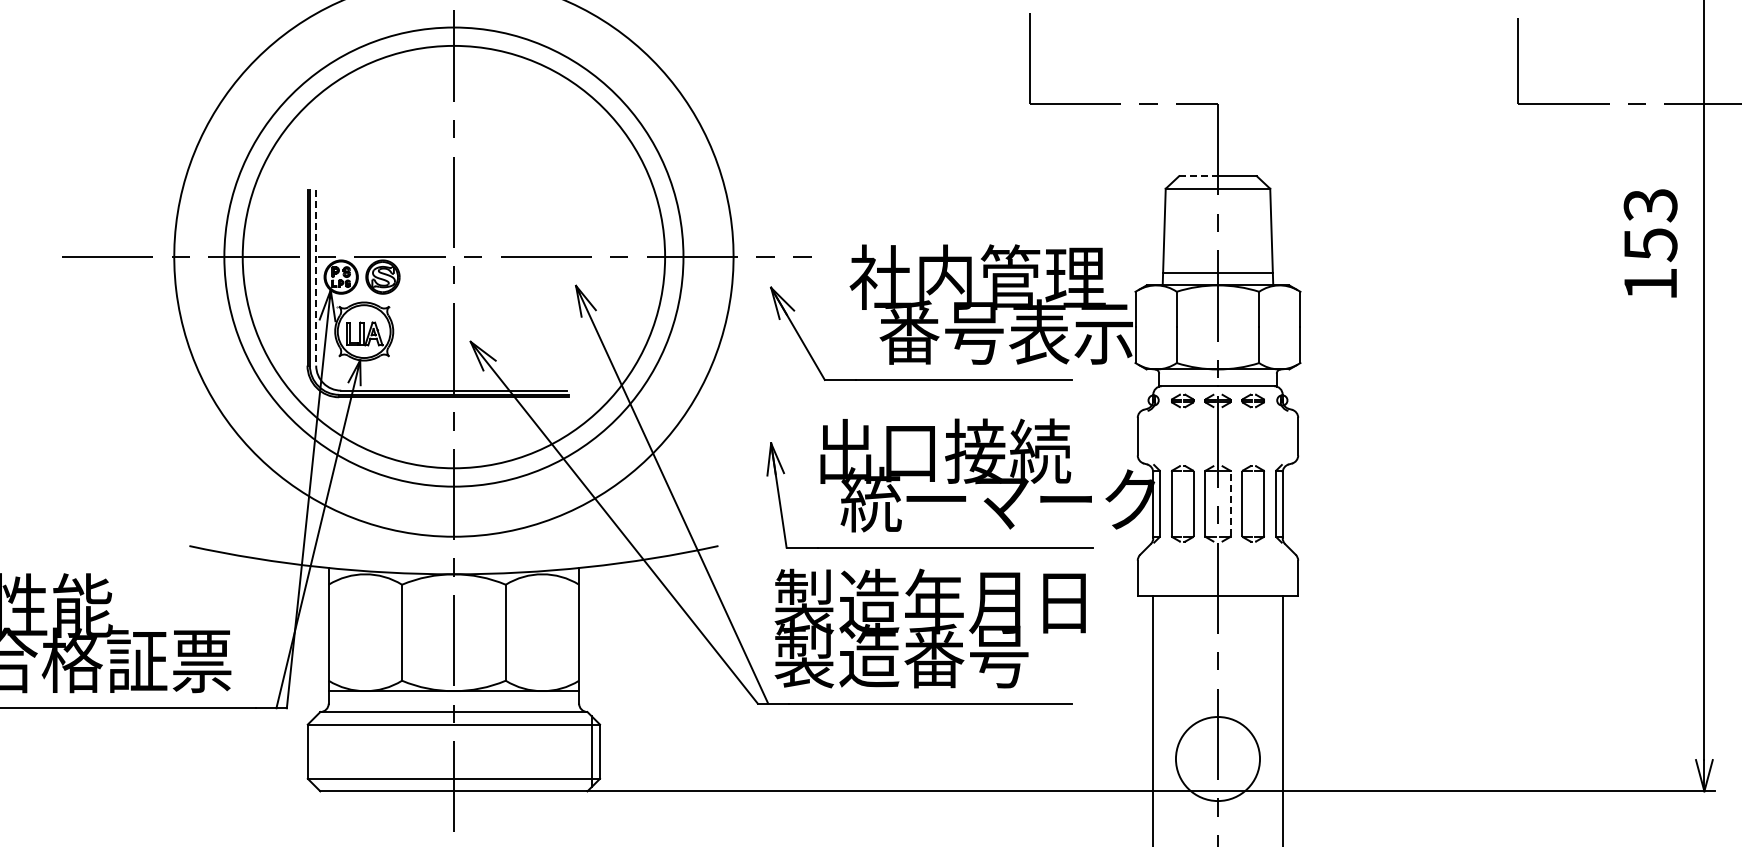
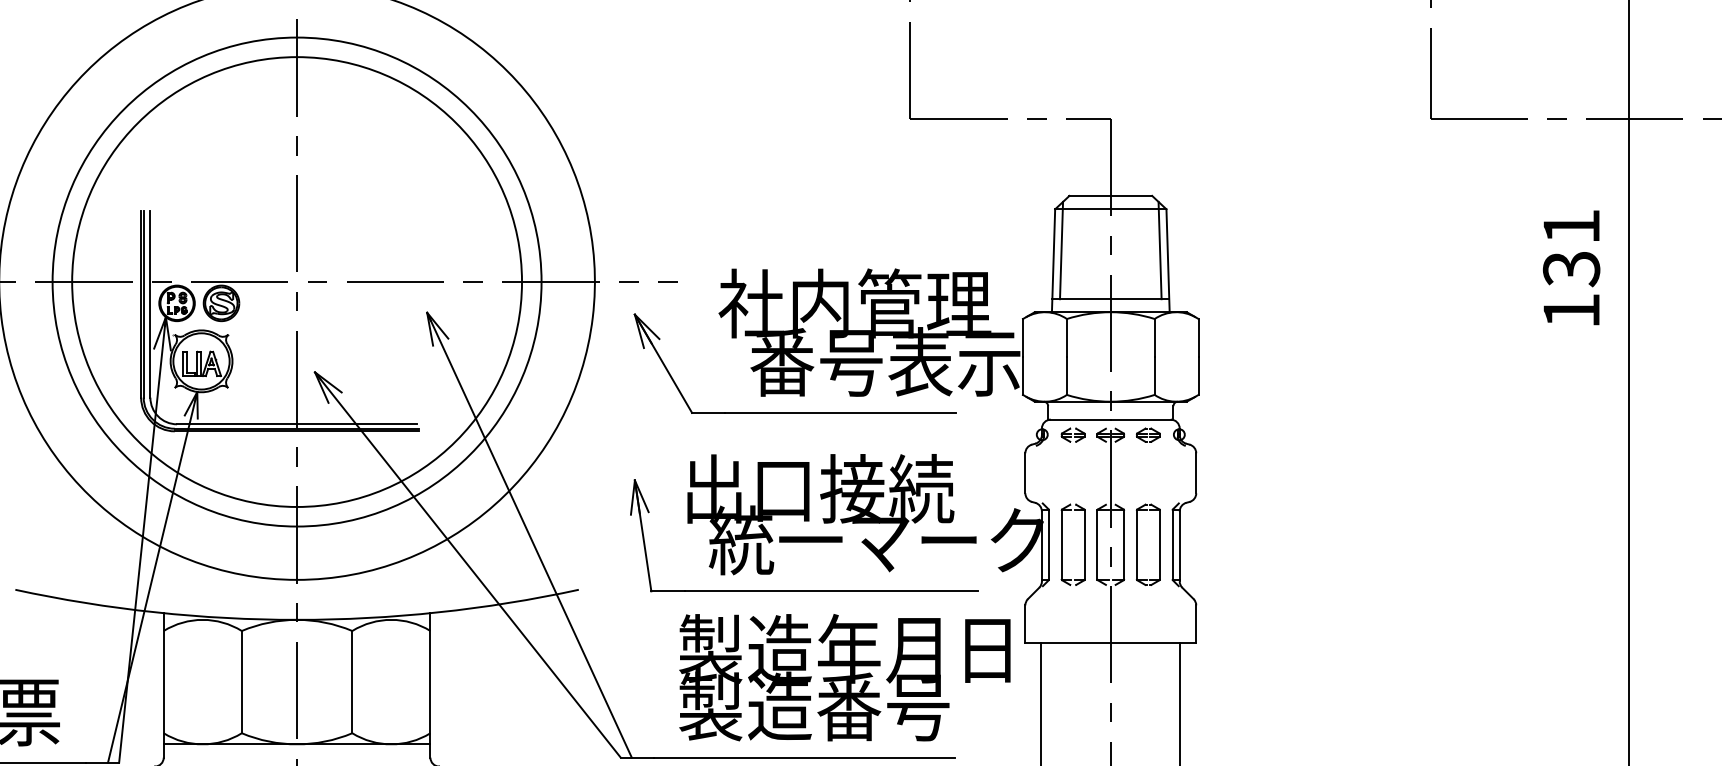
line: (1199, 176) -> (1091, 196), dashed -> solid
text: (1650, 225) -> (1571, 248), 153 -> 131
line: (1171, 227) -> (1061, 250), added
line: (1263, 227) -> (1159, 250), added
line: (316, 277) -> (150, 303), dashed -> solid
line: (1230, 503) -> (1124, 544), dashed -> solid
text: (929, 628) -> (844, 677), moved

